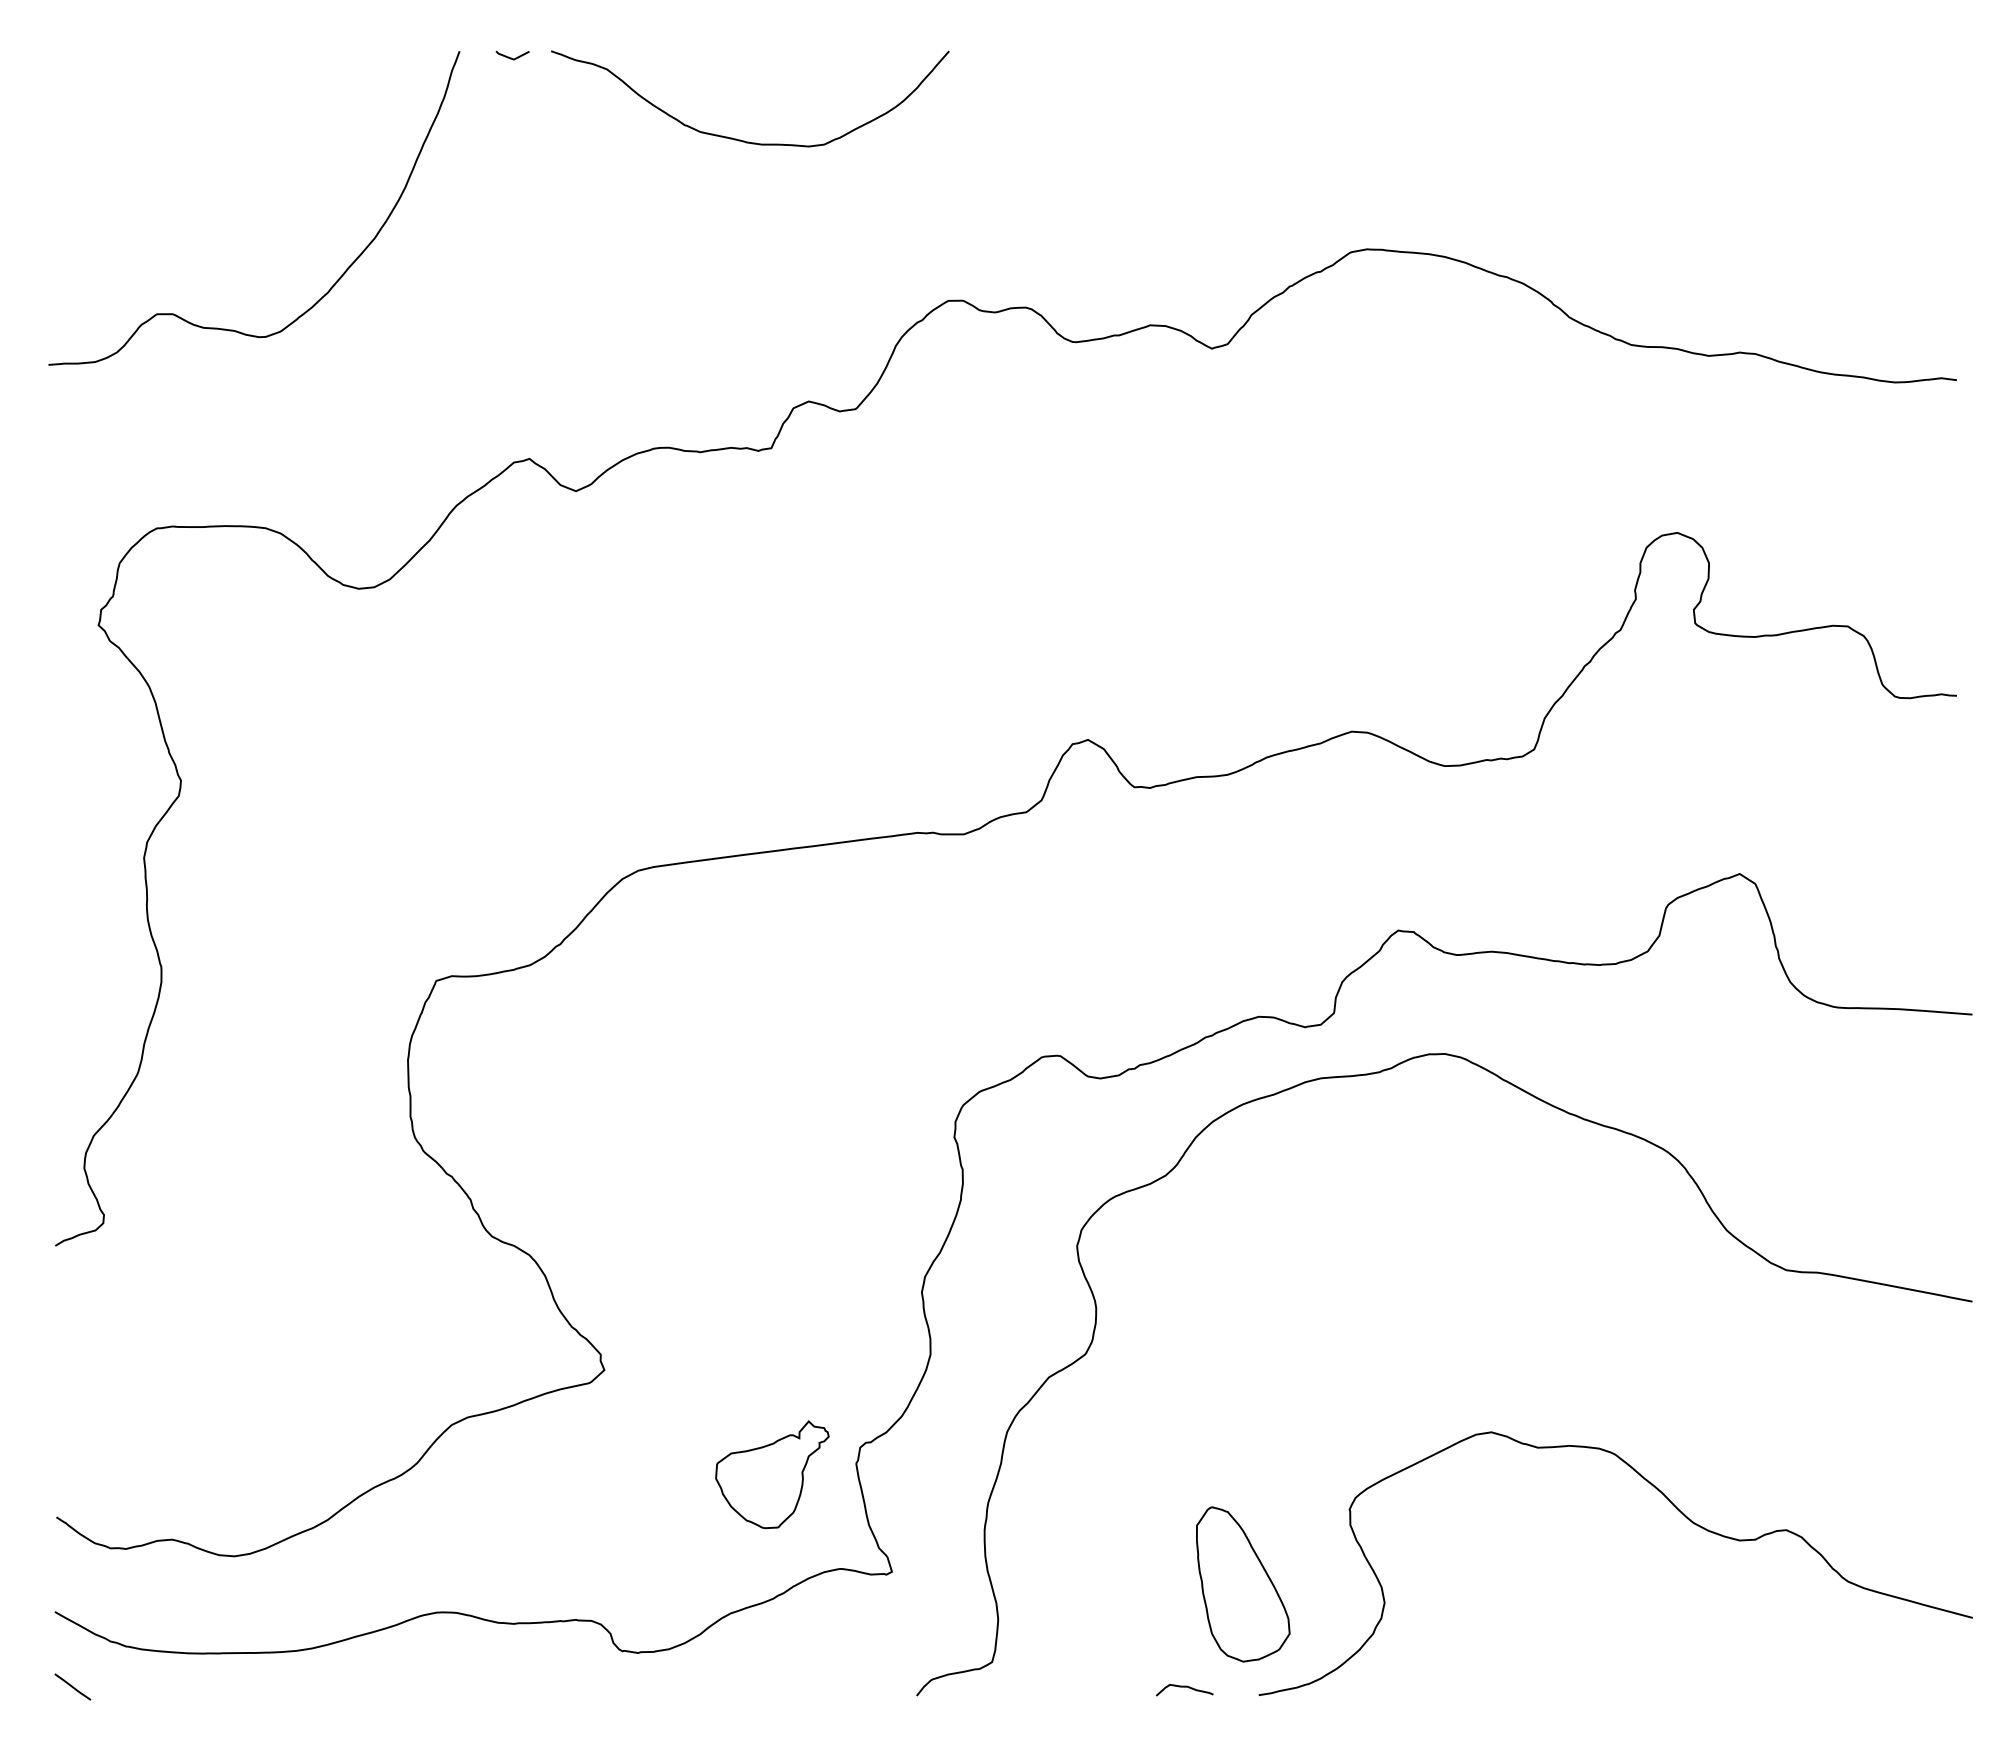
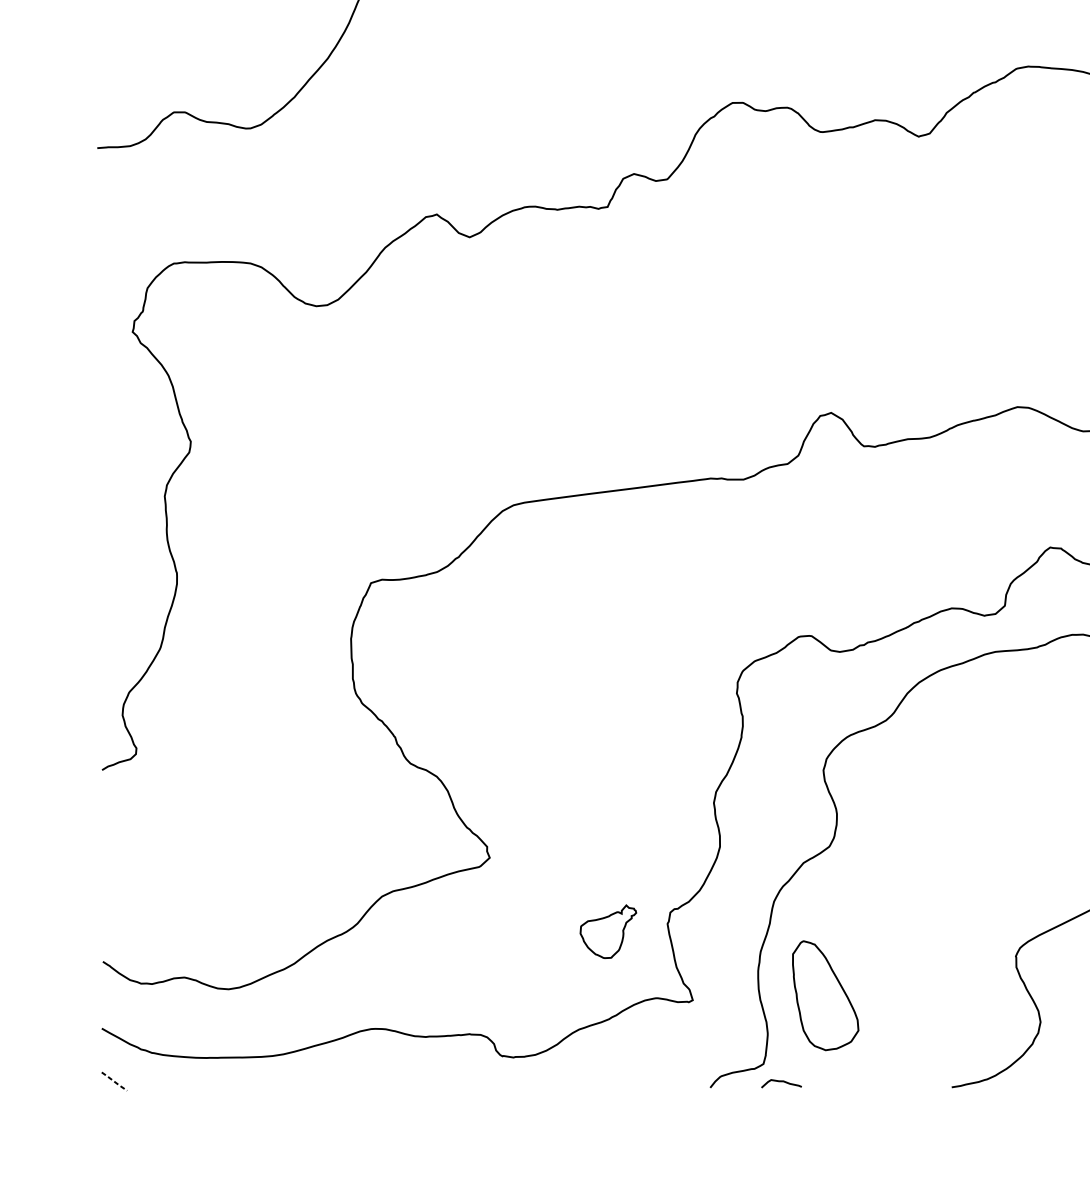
part: (772, 1474) -> (608, 931), size x0.7
part: (1243, 1584) -> (825, 995), moved
line: (72, 1686) -> (114, 1081), solid -> dashed
curve: (1184, 1687) -> (781, 1081), moved

